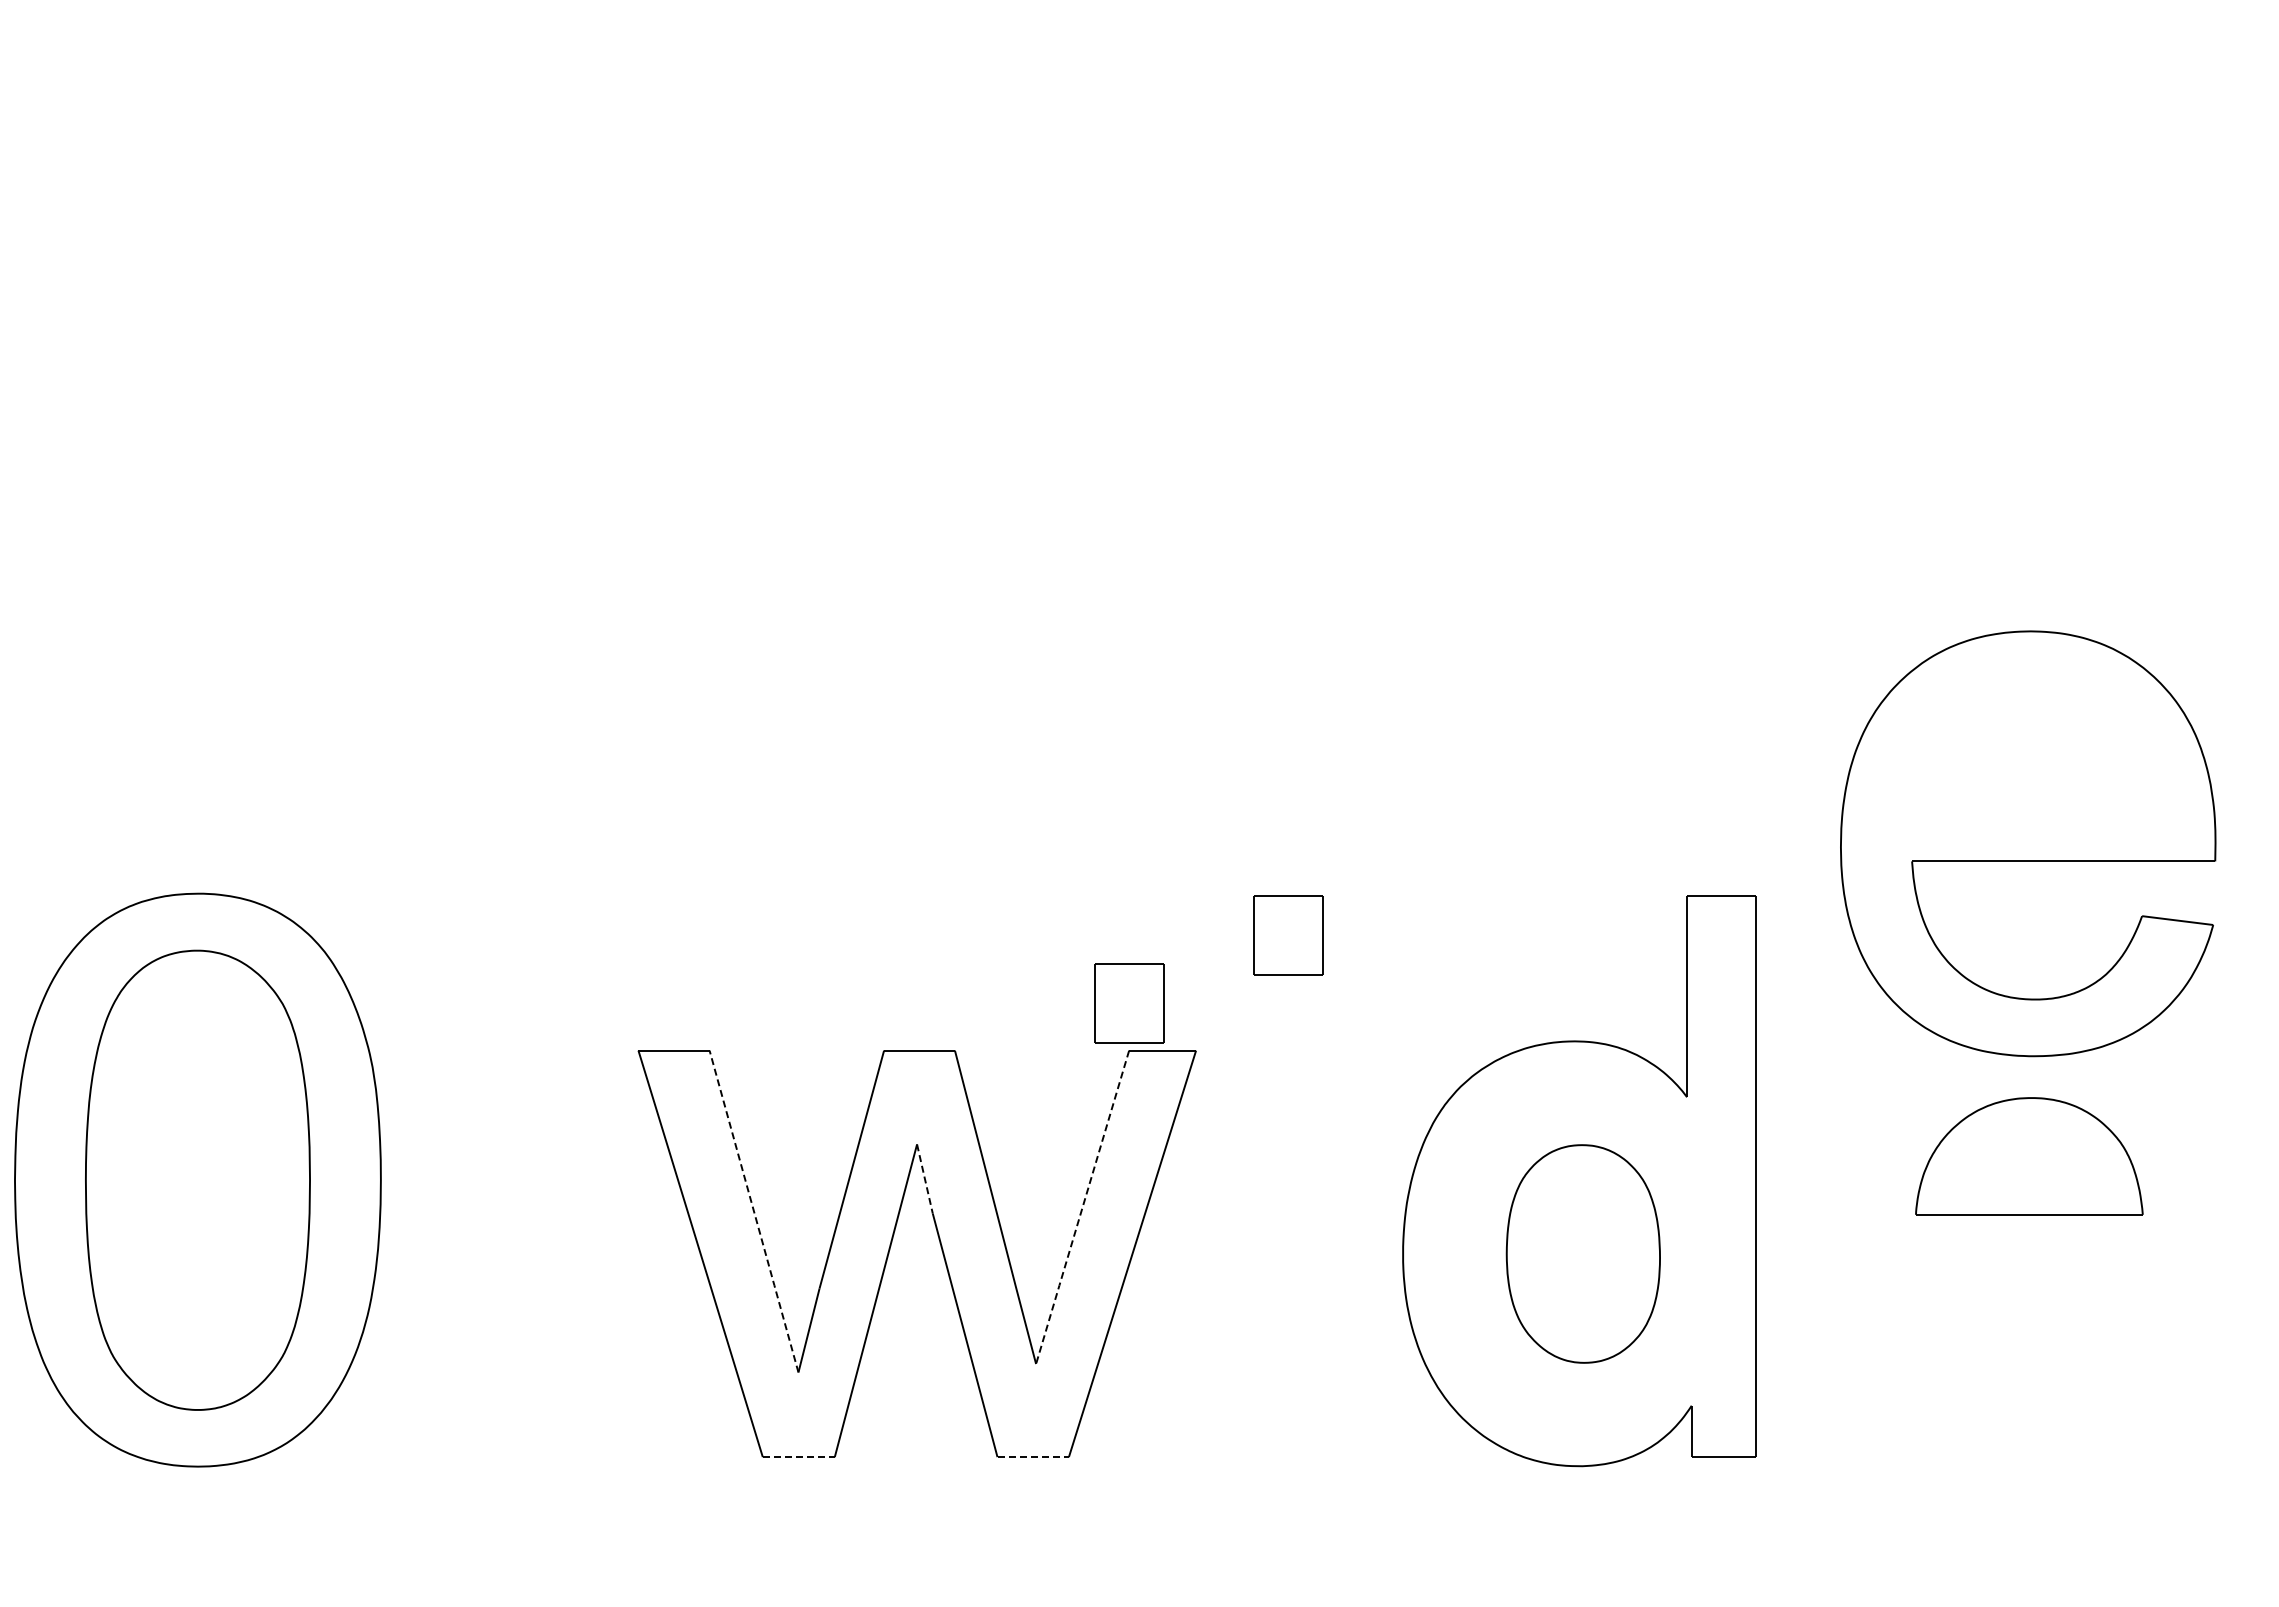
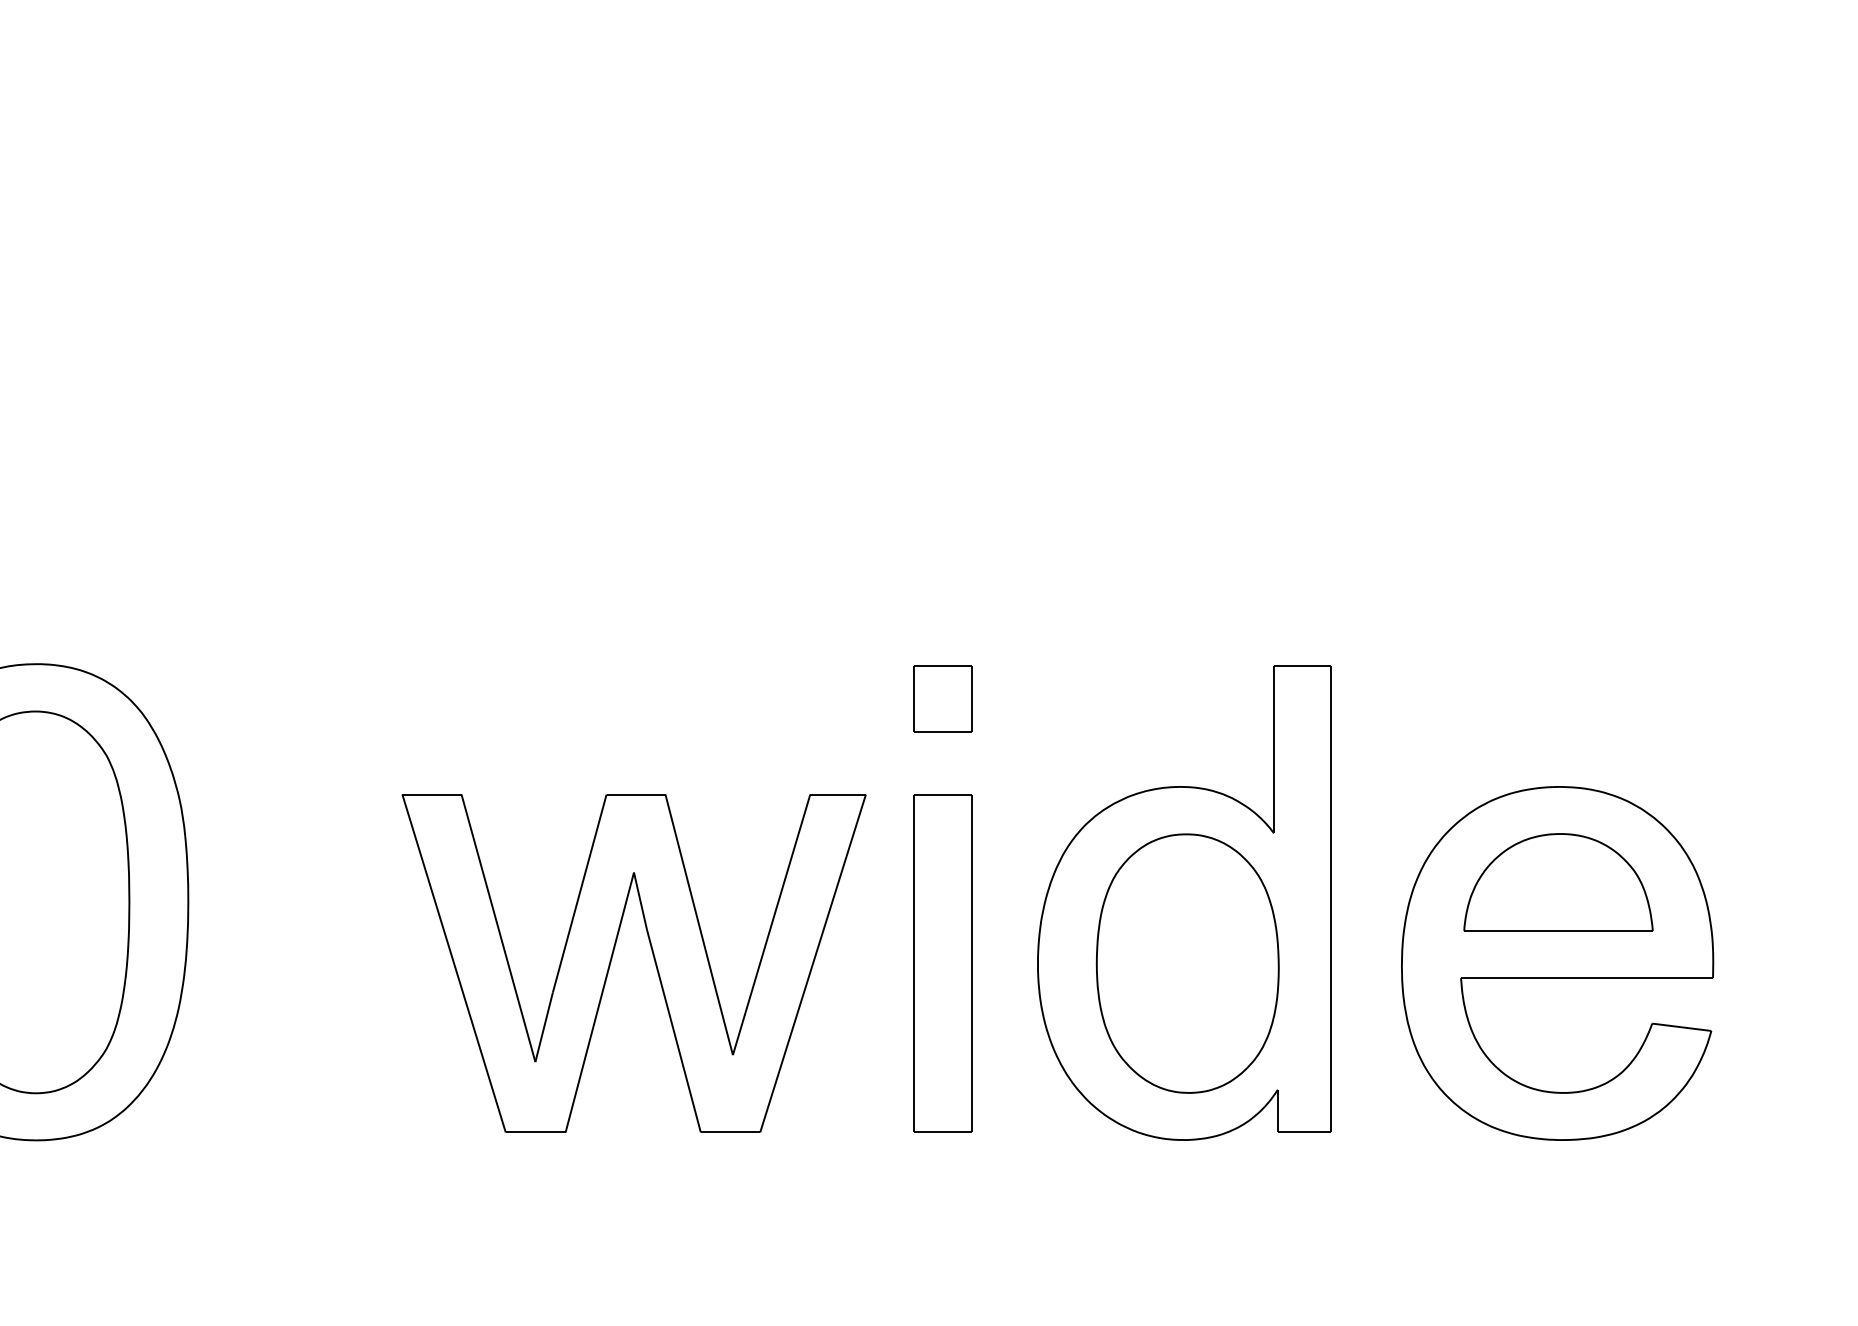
part: (2028, 843) -> (1557, 963), moved
part: (1129, 1003) -> (810, 755), removed
line: (925, 1179) -> (640, 901), dashed -> solid
line: (1082, 1208) -> (771, 925), dashed -> solid
line: (754, 1212) -> (498, 929), dashed -> solid
part: (1288, 1253) -> (942, 963), added
part: (1583, 1253) -> (1187, 963), size x1.43
line: (799, 1457) -> (536, 1132), dashed -> solid
line: (1033, 1457) -> (730, 1132), dashed -> solid

